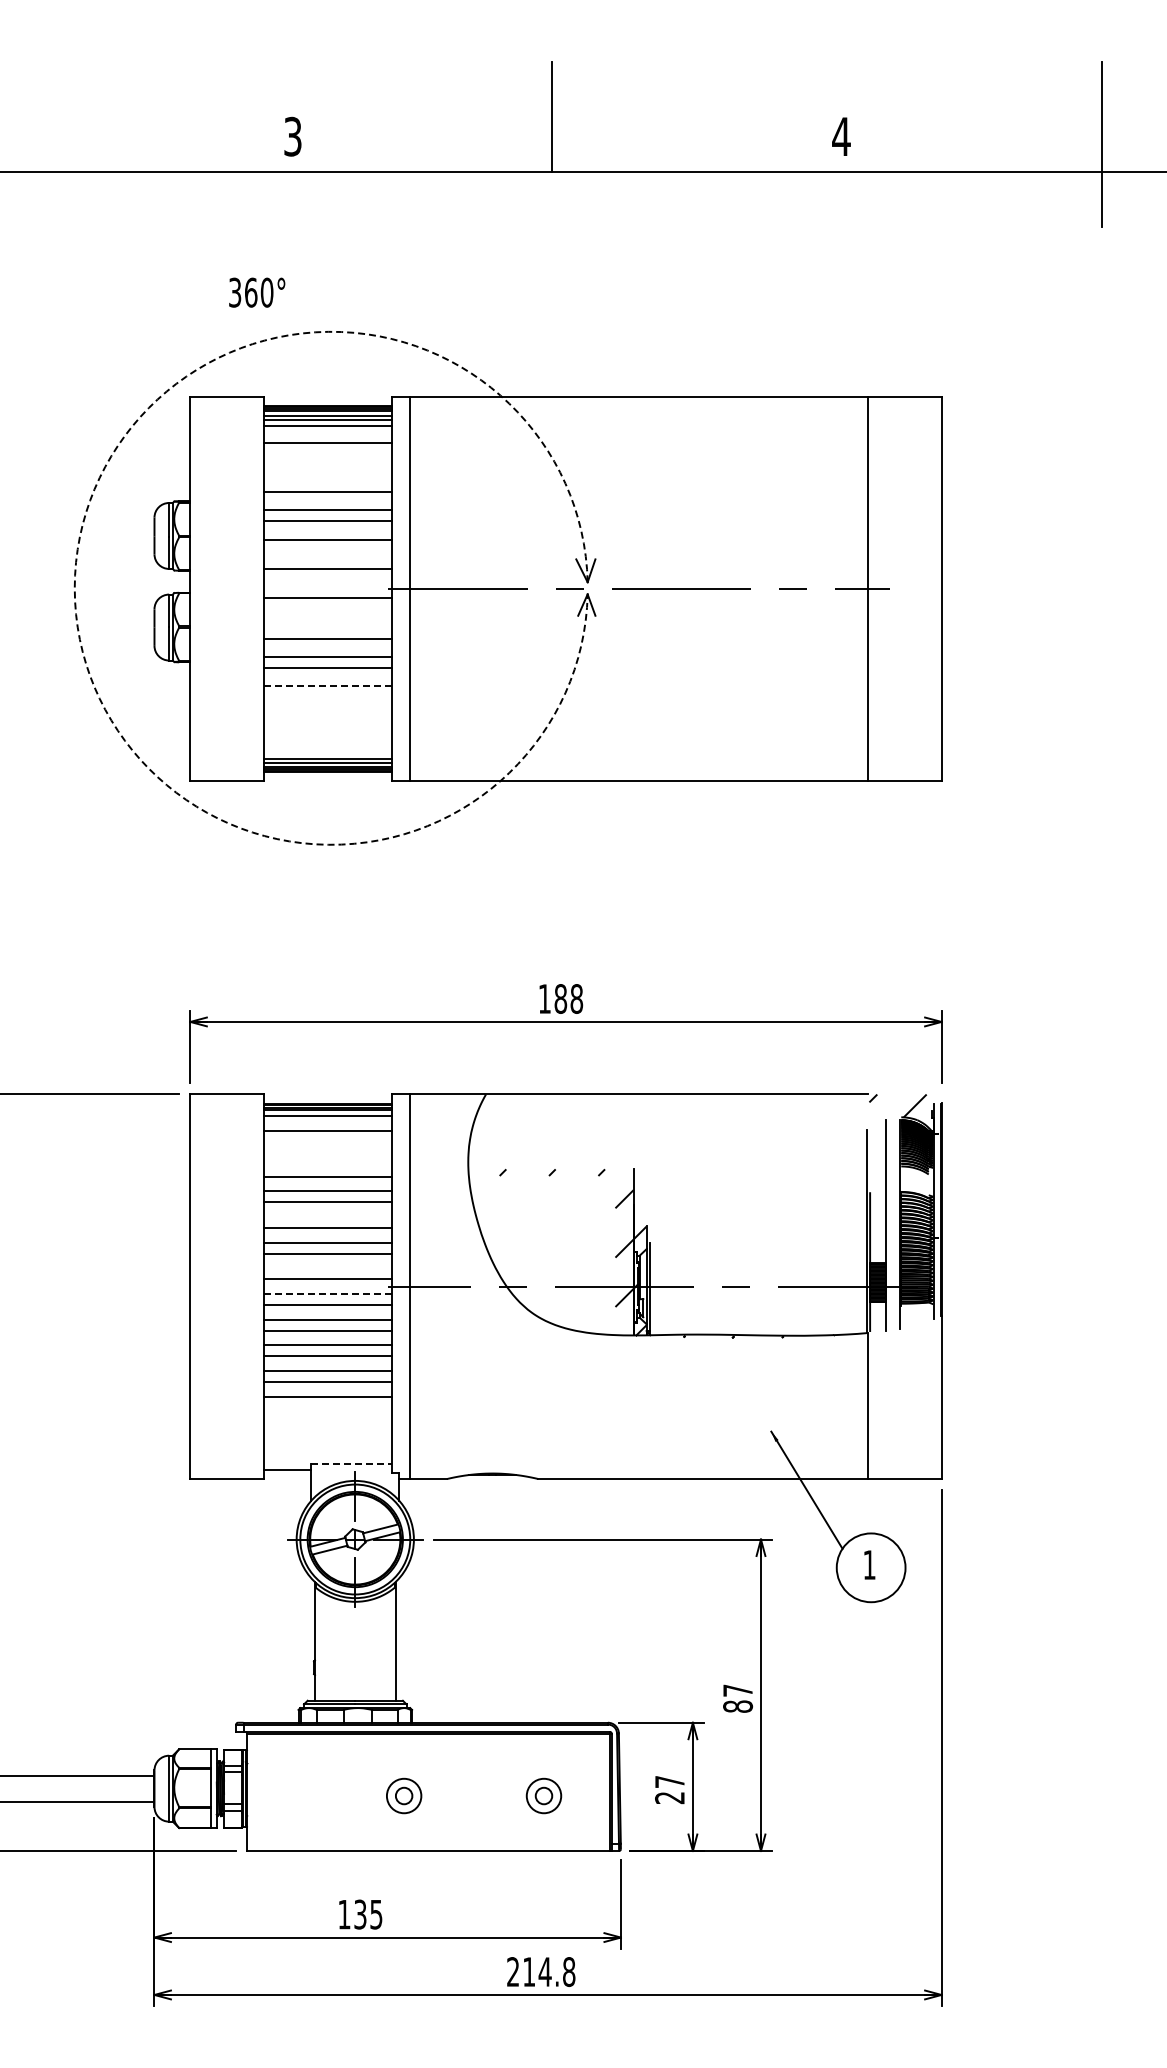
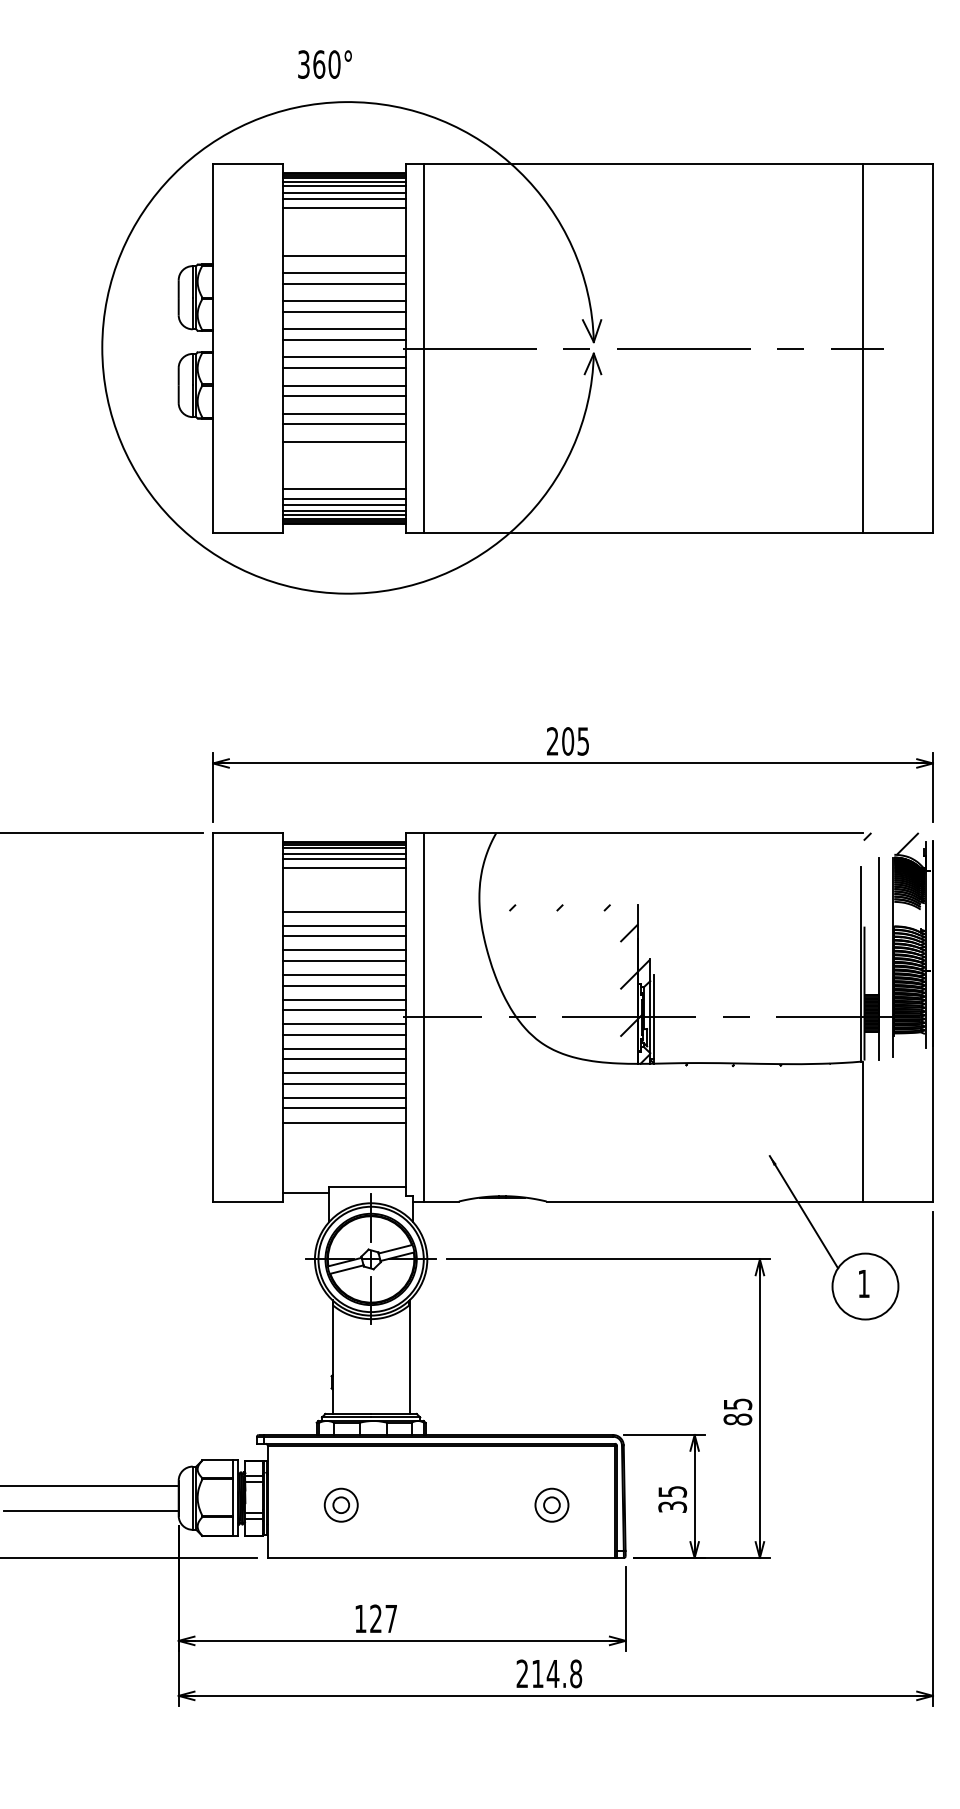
text: (257, 292) -> (325, 64), moved
line: (327, 432) -> (344, 198), added
line: (327, 550) -> (344, 311), added
line: (327, 579) -> (344, 339), added
arc: (74, 588) -> (102, 348), dashed -> solid
line: (327, 609) -> (344, 368), added
line: (327, 627) -> (344, 385), added
line: (328, 686) -> (345, 441), dashed -> solid
line: (327, 735) -> (344, 488), added
line: (327, 745) -> (344, 498), added
line: (327, 751) -> (344, 504), added
text: (560, 998) -> (567, 740), 188 -> 205
line: (327, 1121) -> (344, 858), added
line: (327, 1217) -> (344, 950), added
line: (327, 1268) -> (344, 999), added
line: (327, 1294) -> (344, 1024), dashed -> solid
line: (352, 1463) -> (368, 1186), dashed -> solid
text: (738, 1690) -> (738, 1404), 87 -> 85
text: (669, 1789) -> (672, 1498), 27 -> 35
part: (404, 1795) -> (341, 1504), moved
text: (368, 1914) -> (383, 1618), 135 -> 127

